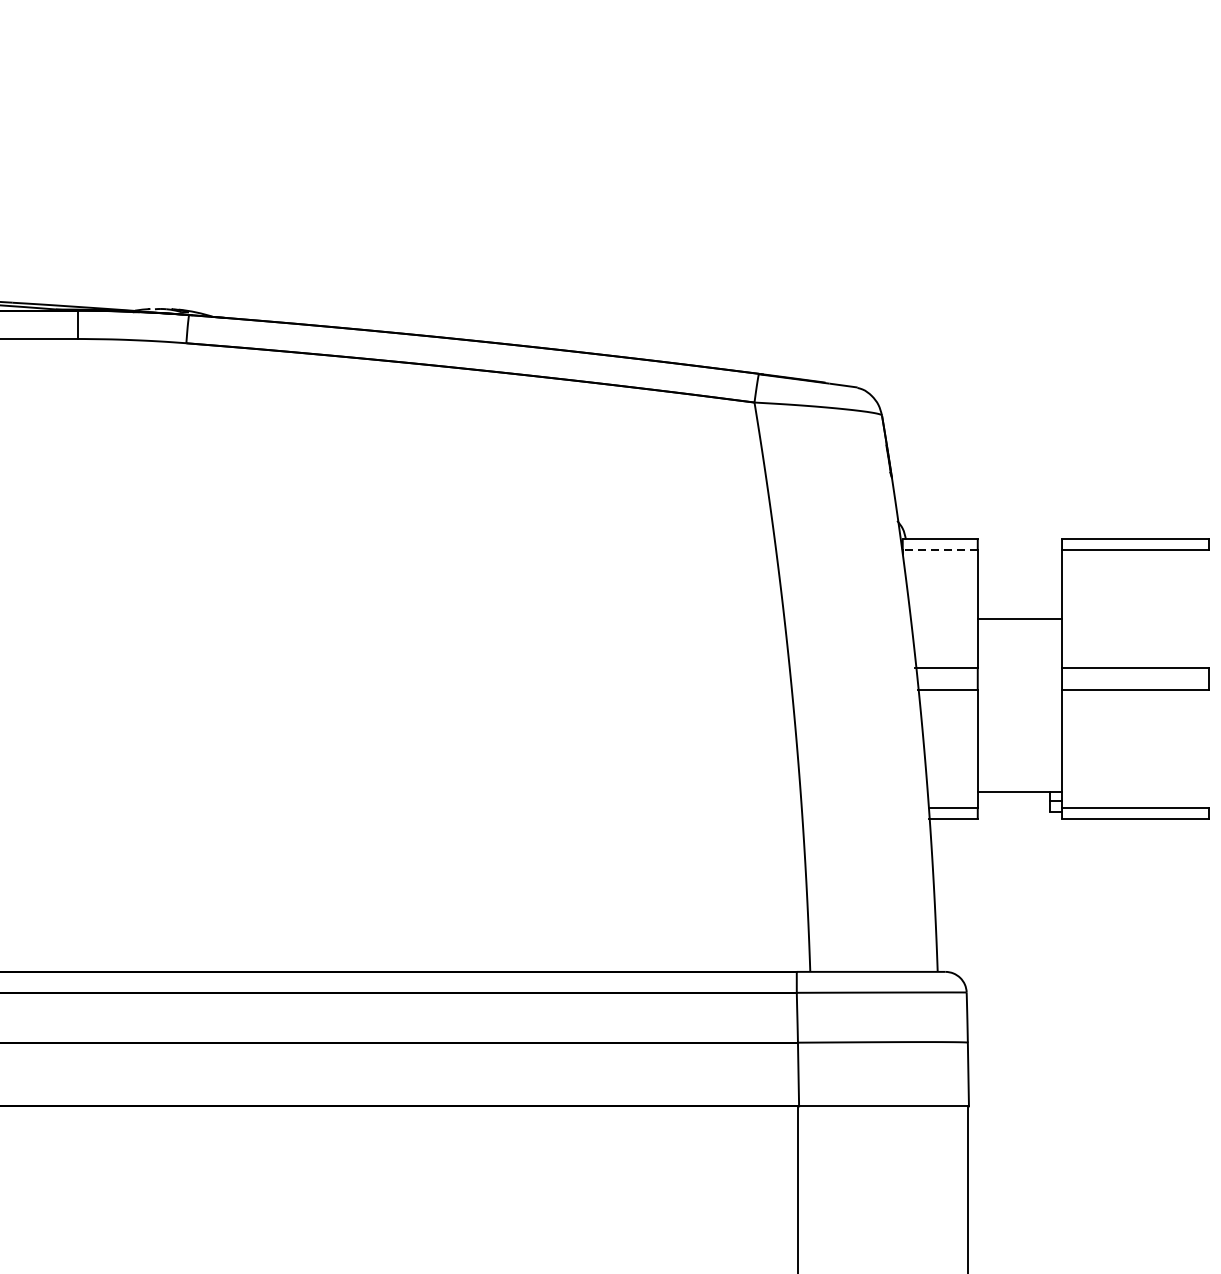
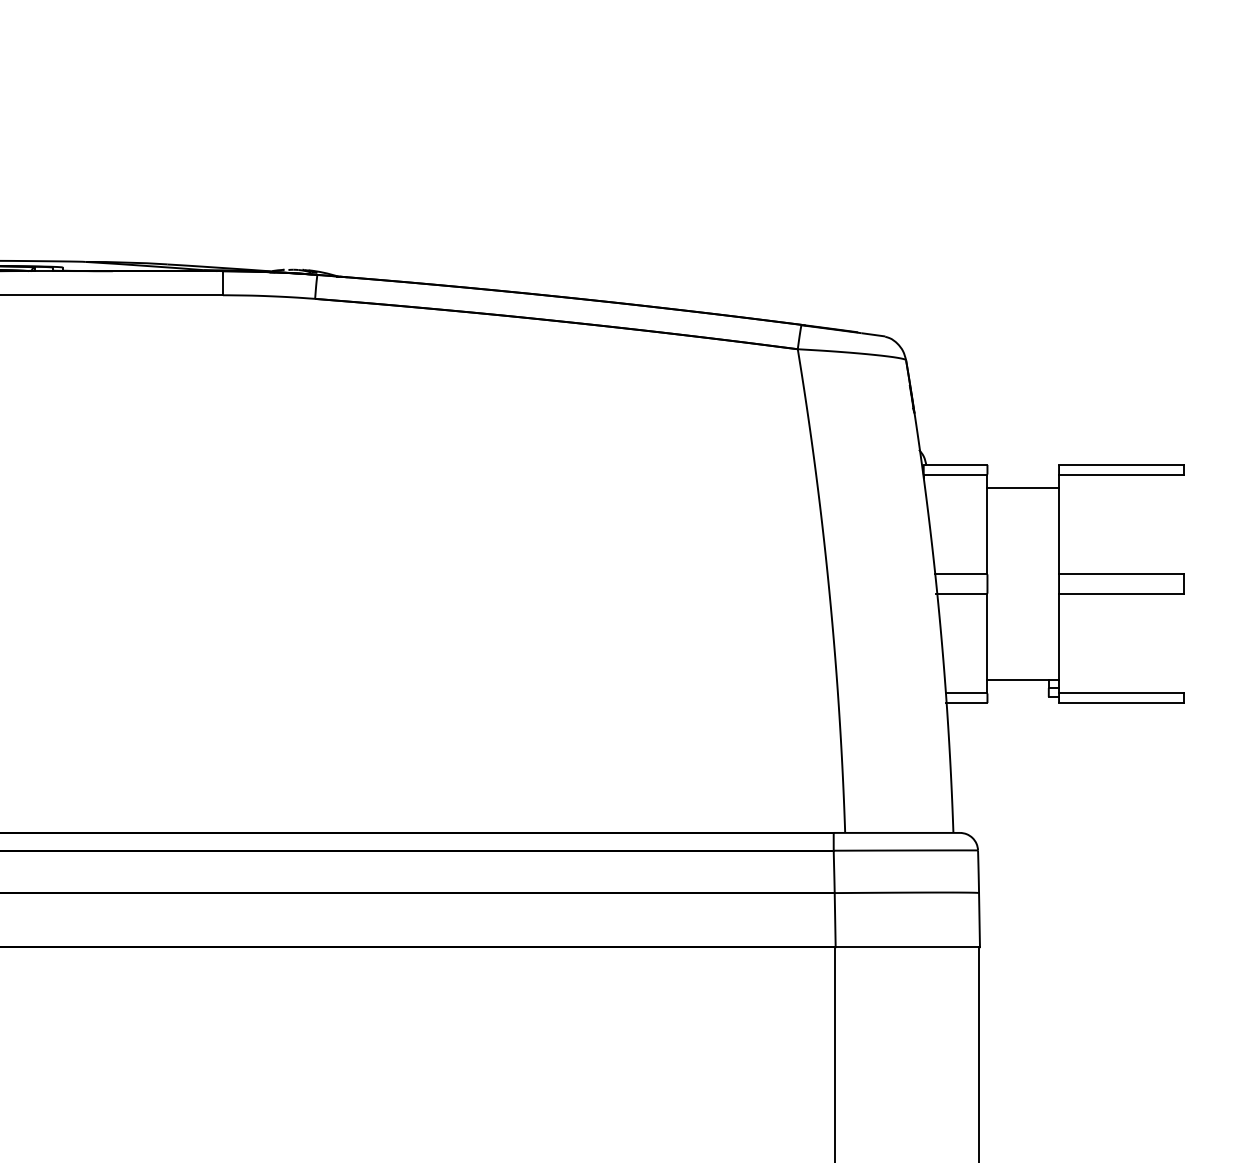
line: (940, 549) -> (955, 474), dashed -> solid
line: (1020, 618) -> (1023, 487), moved

